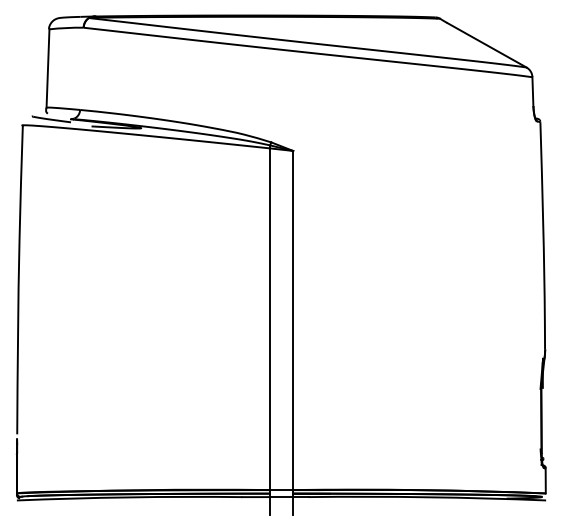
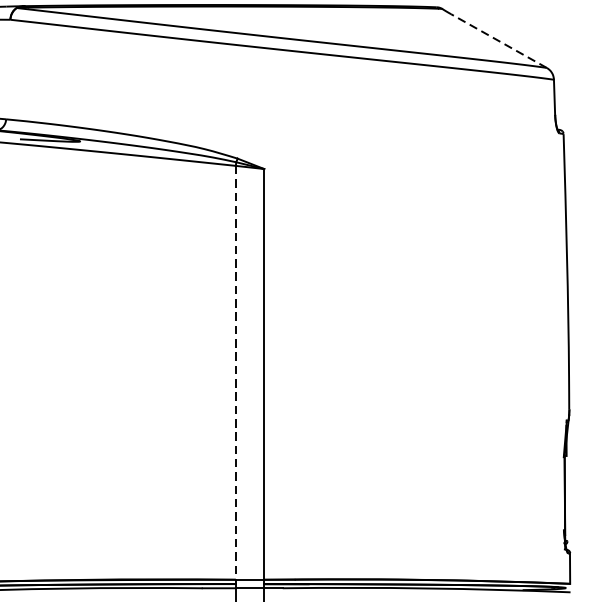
line: (486, 45) -> (498, 41), solid -> dashed
line: (269, 319) -> (235, 373), solid -> dashed

